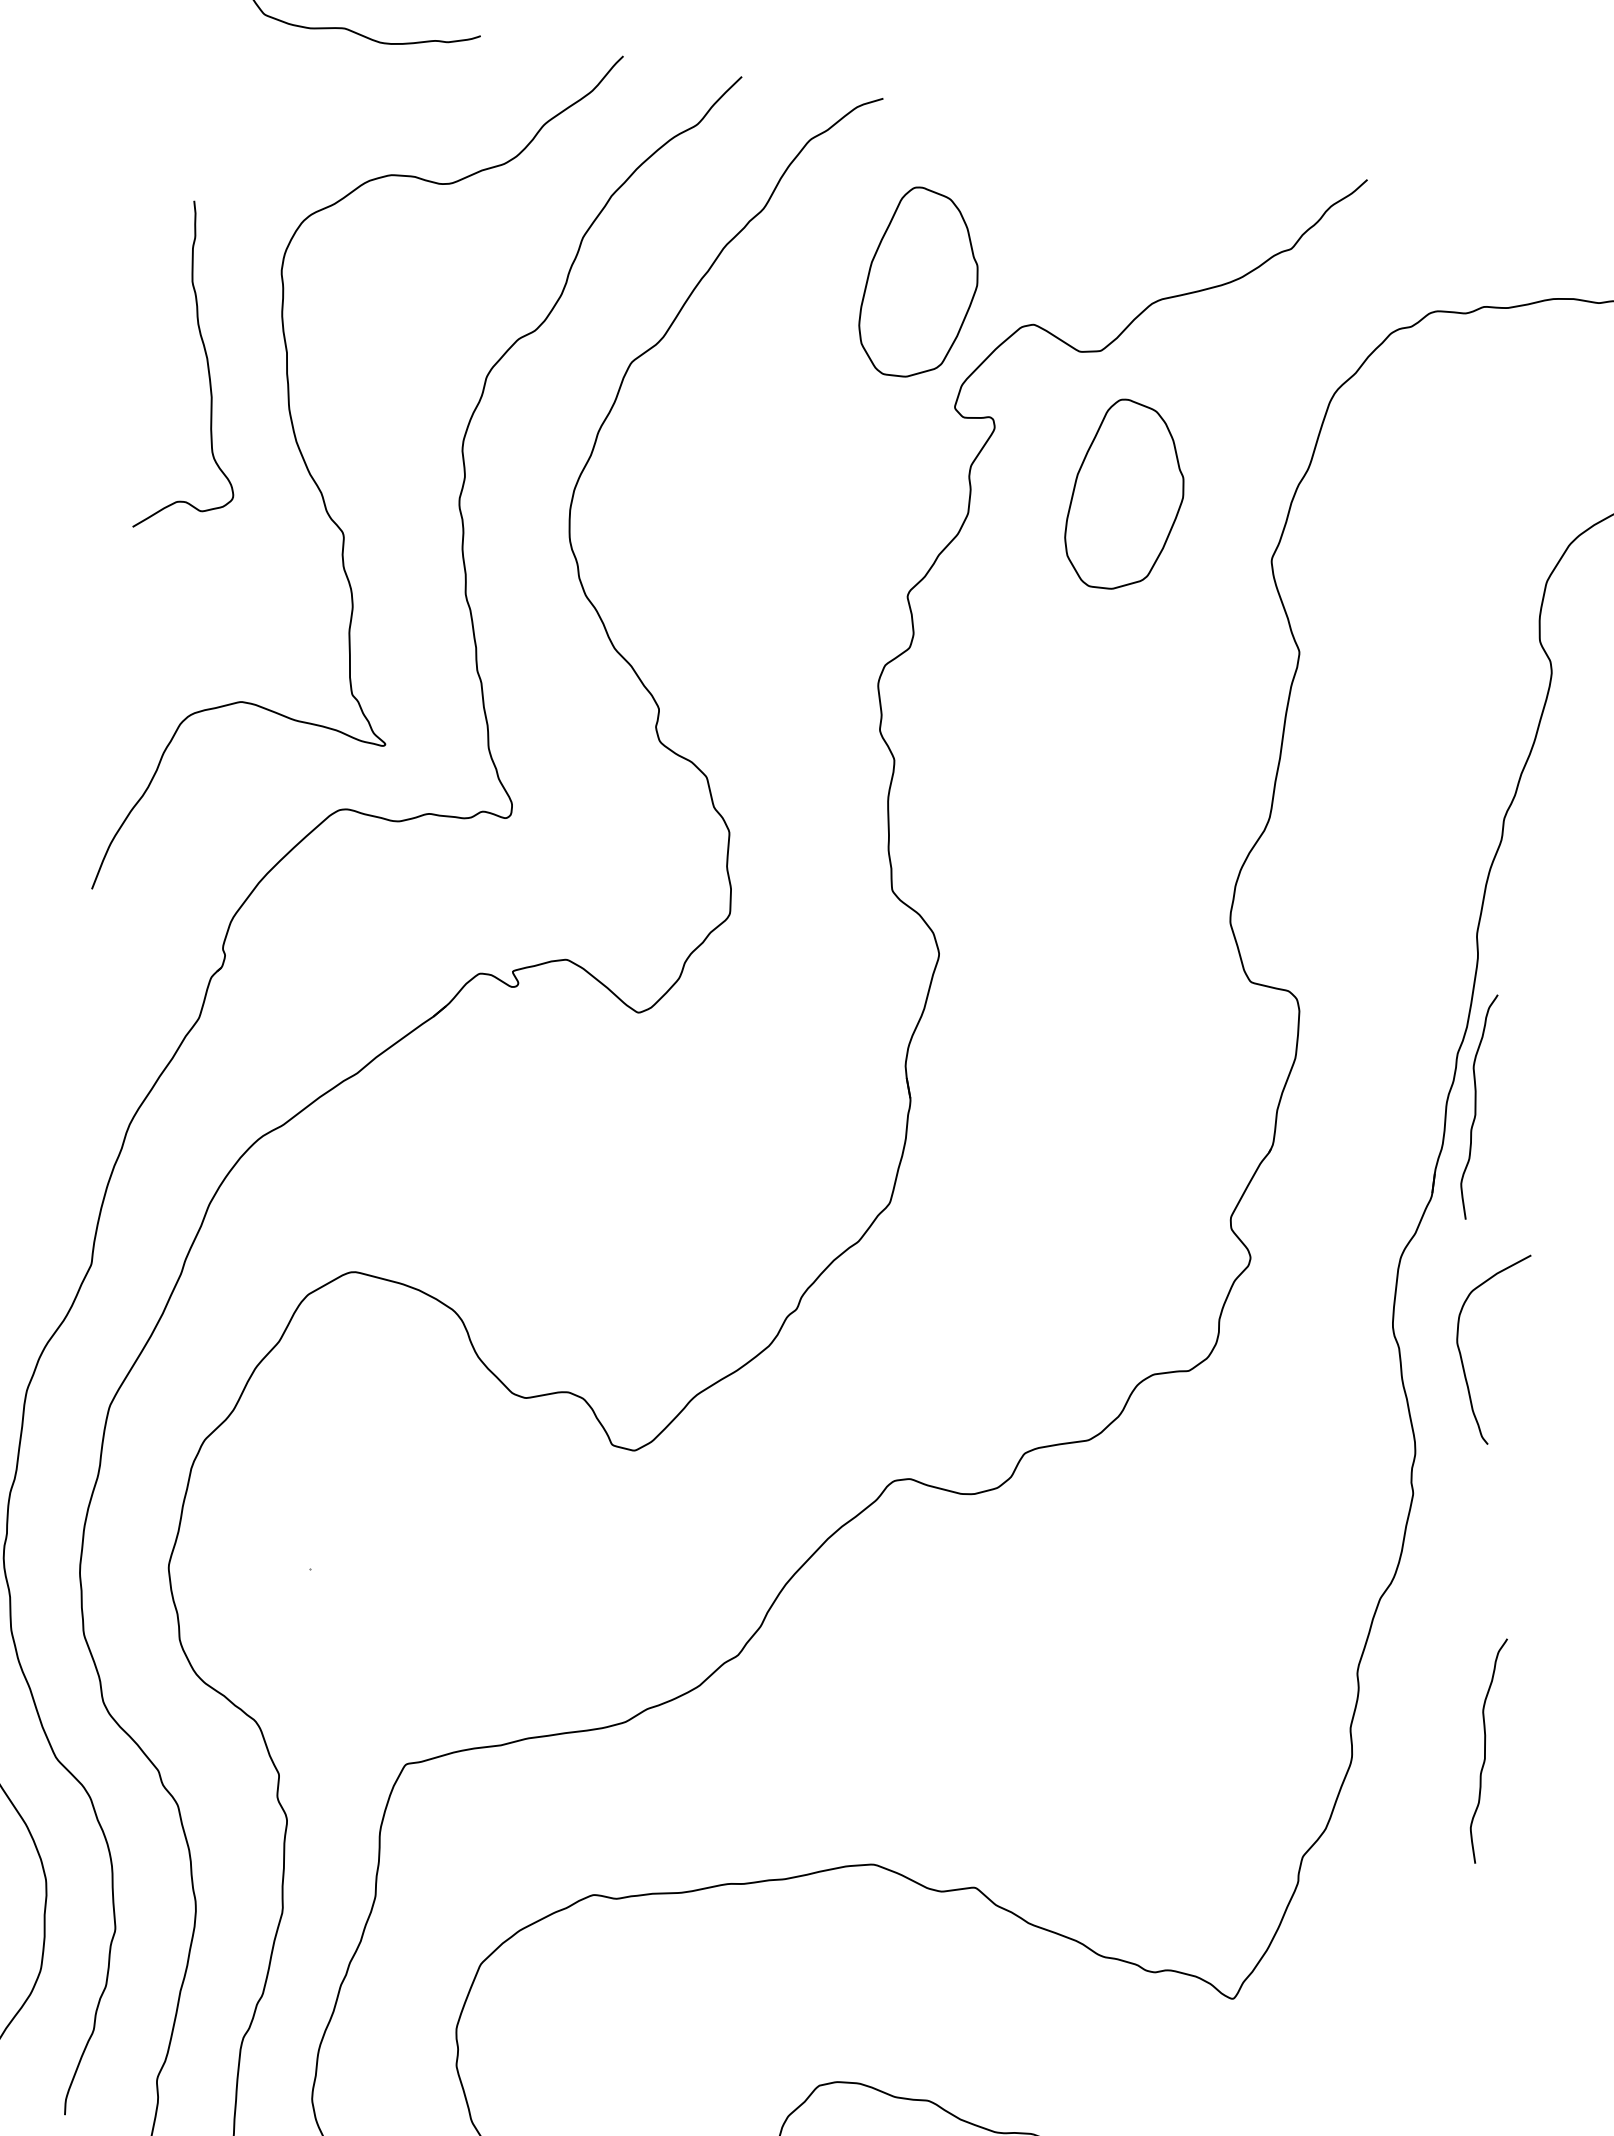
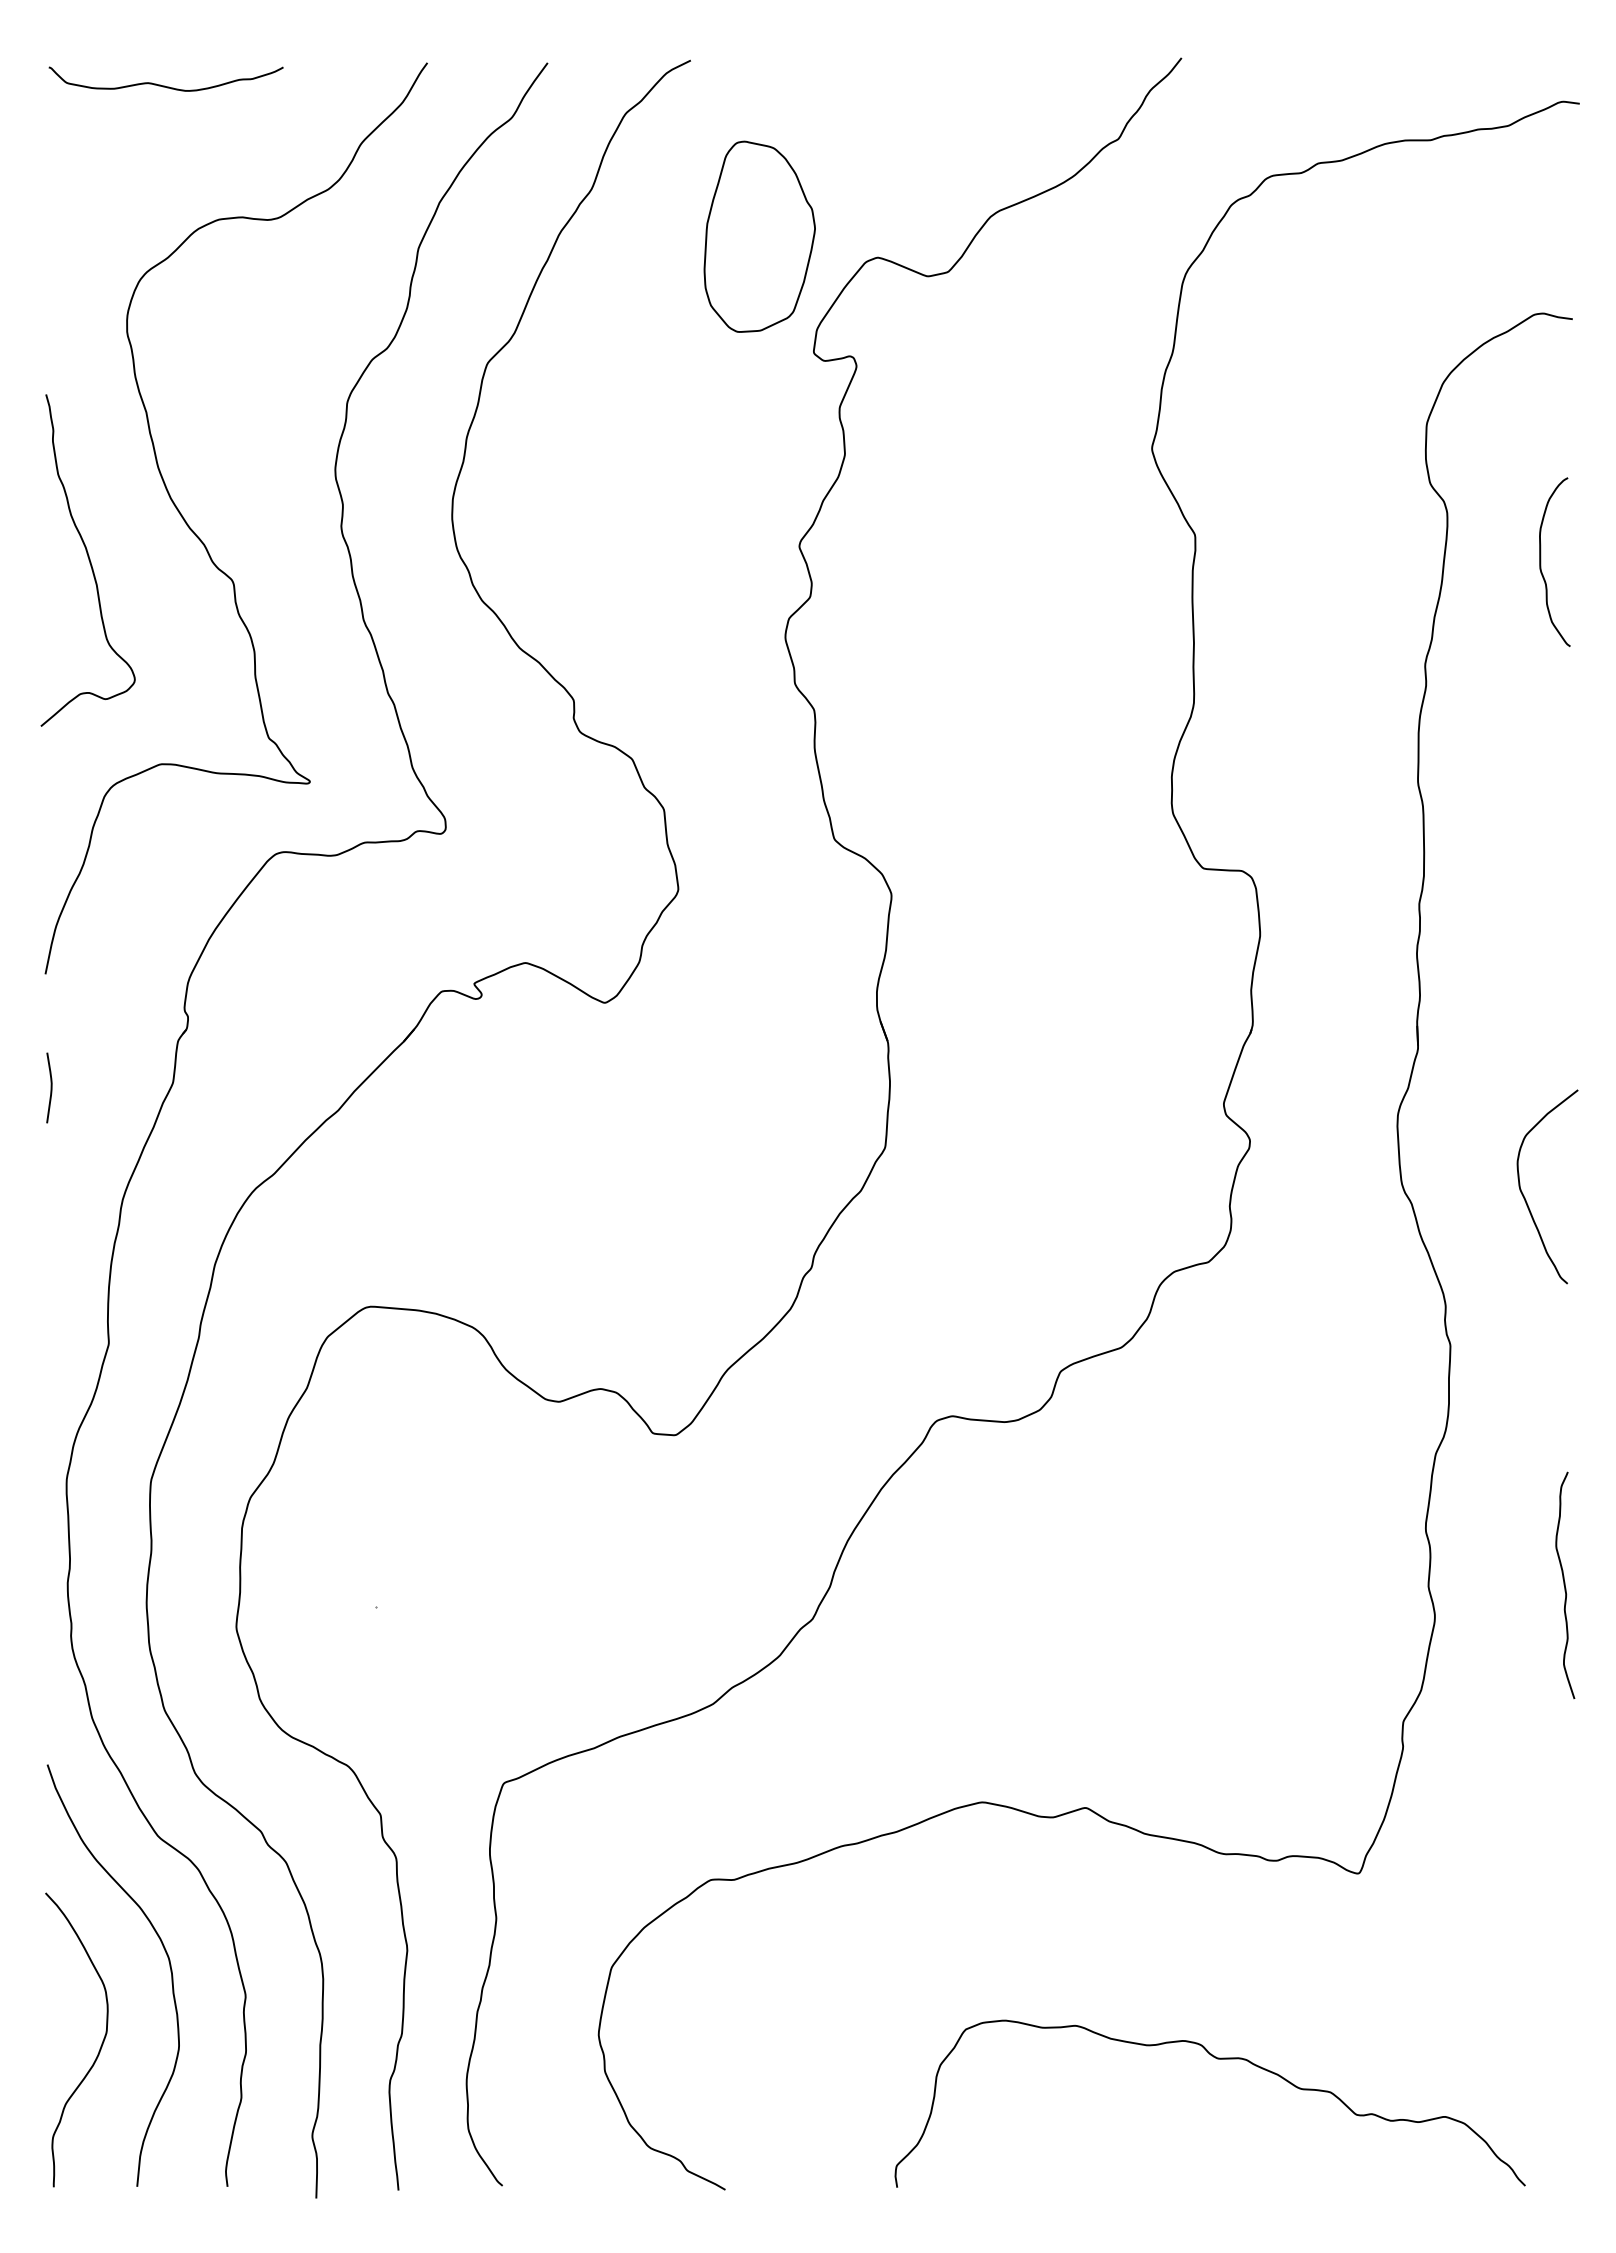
curve: (207, 371) -> (88, 560), moved
part: (1126, 495) -> (998, 410), removed
curve: (77, 1001) -> (50, 1087), added
curve: (1476, 1106) -> (1446, 952), removed
curve: (1461, 1352) -> (1525, 1197), moved

